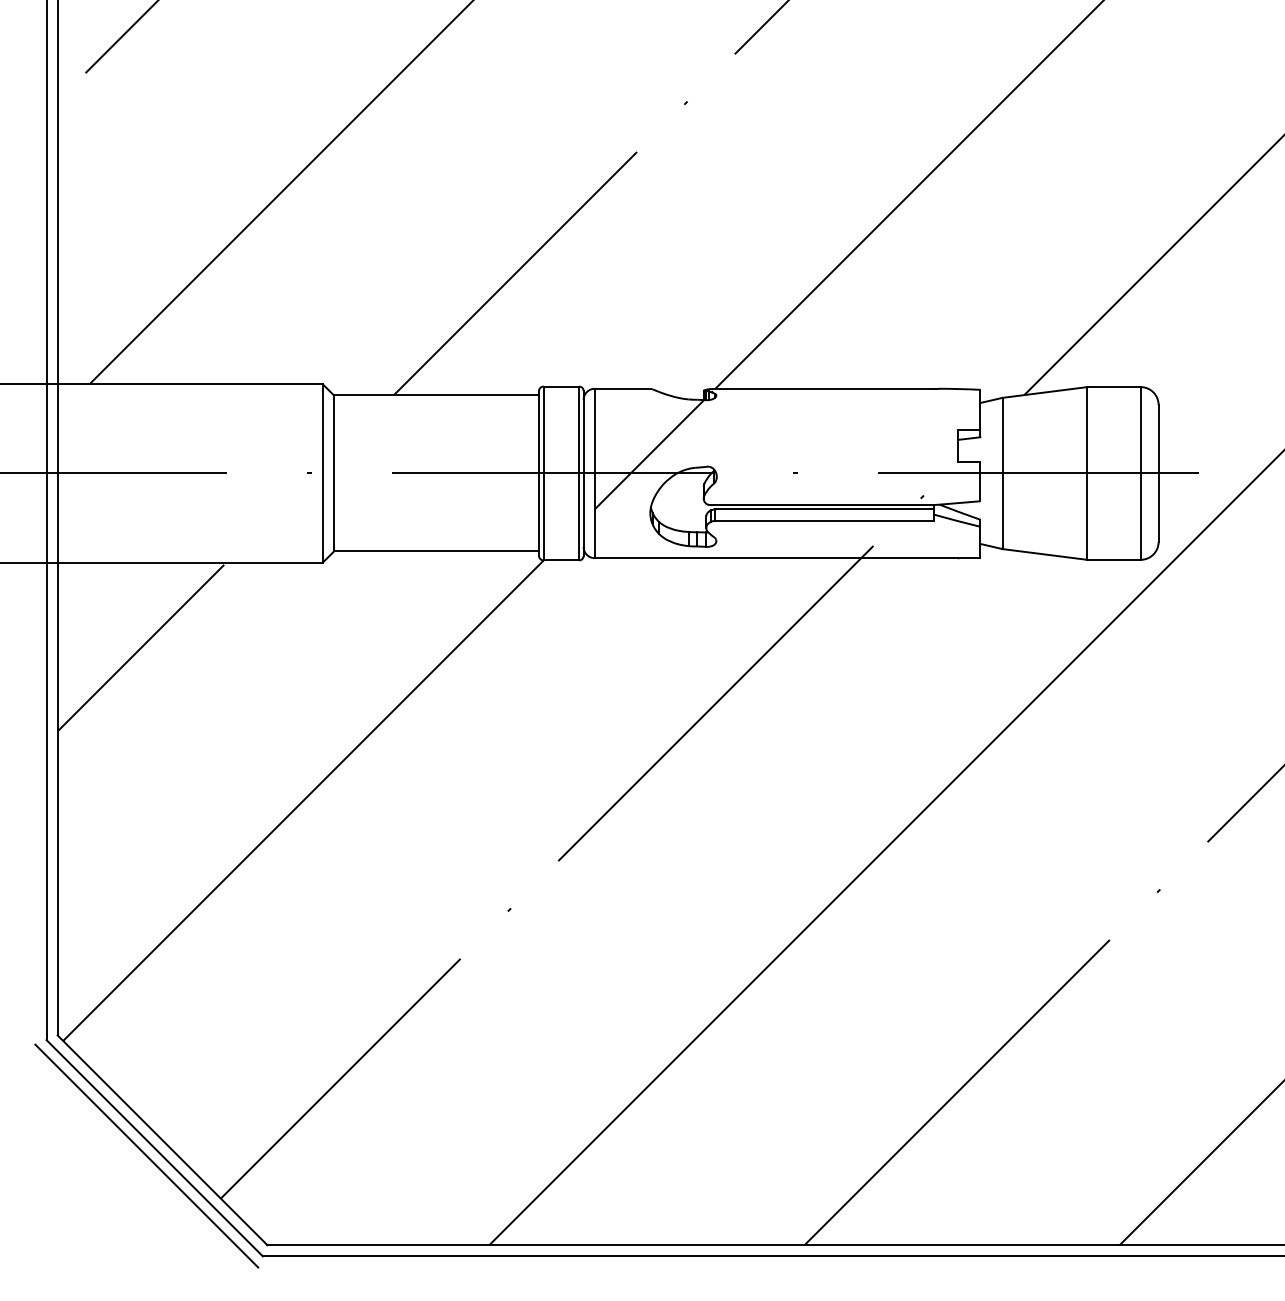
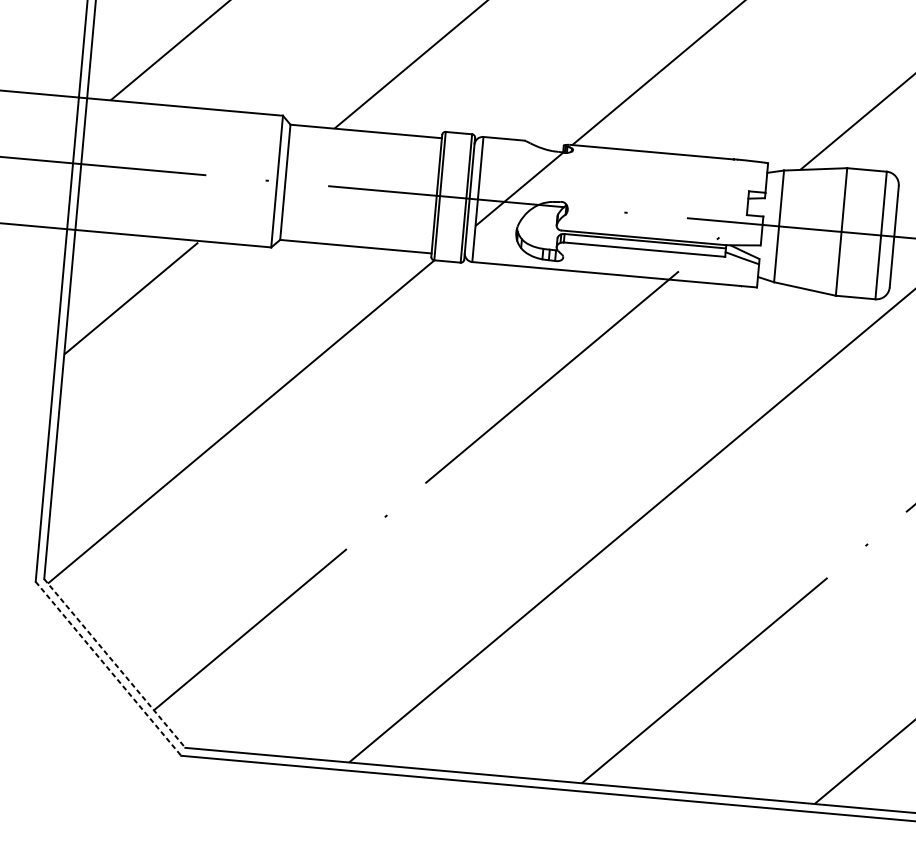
line: (162, 1140) -> (114, 663), solid -> dashed
line: (154, 1148) -> (108, 668), solid -> dashed
line: (146, 1155) -> (101, 673), removed

